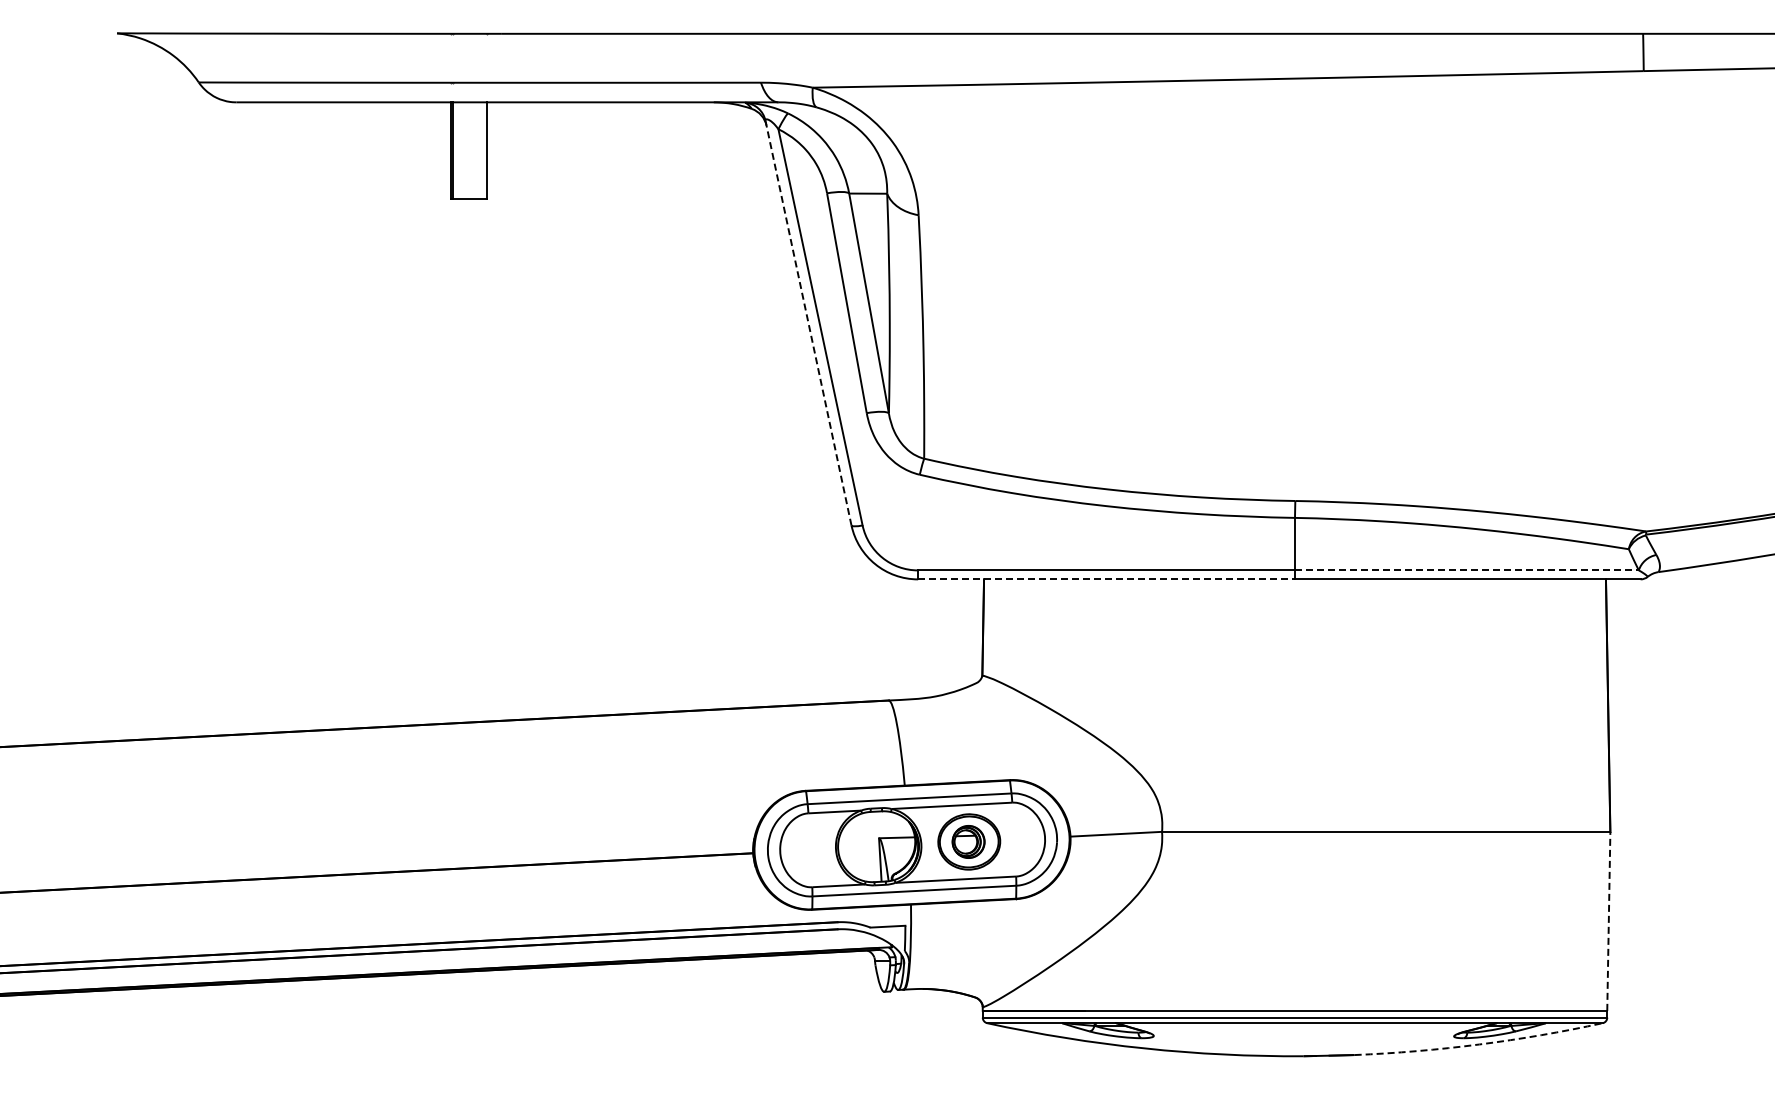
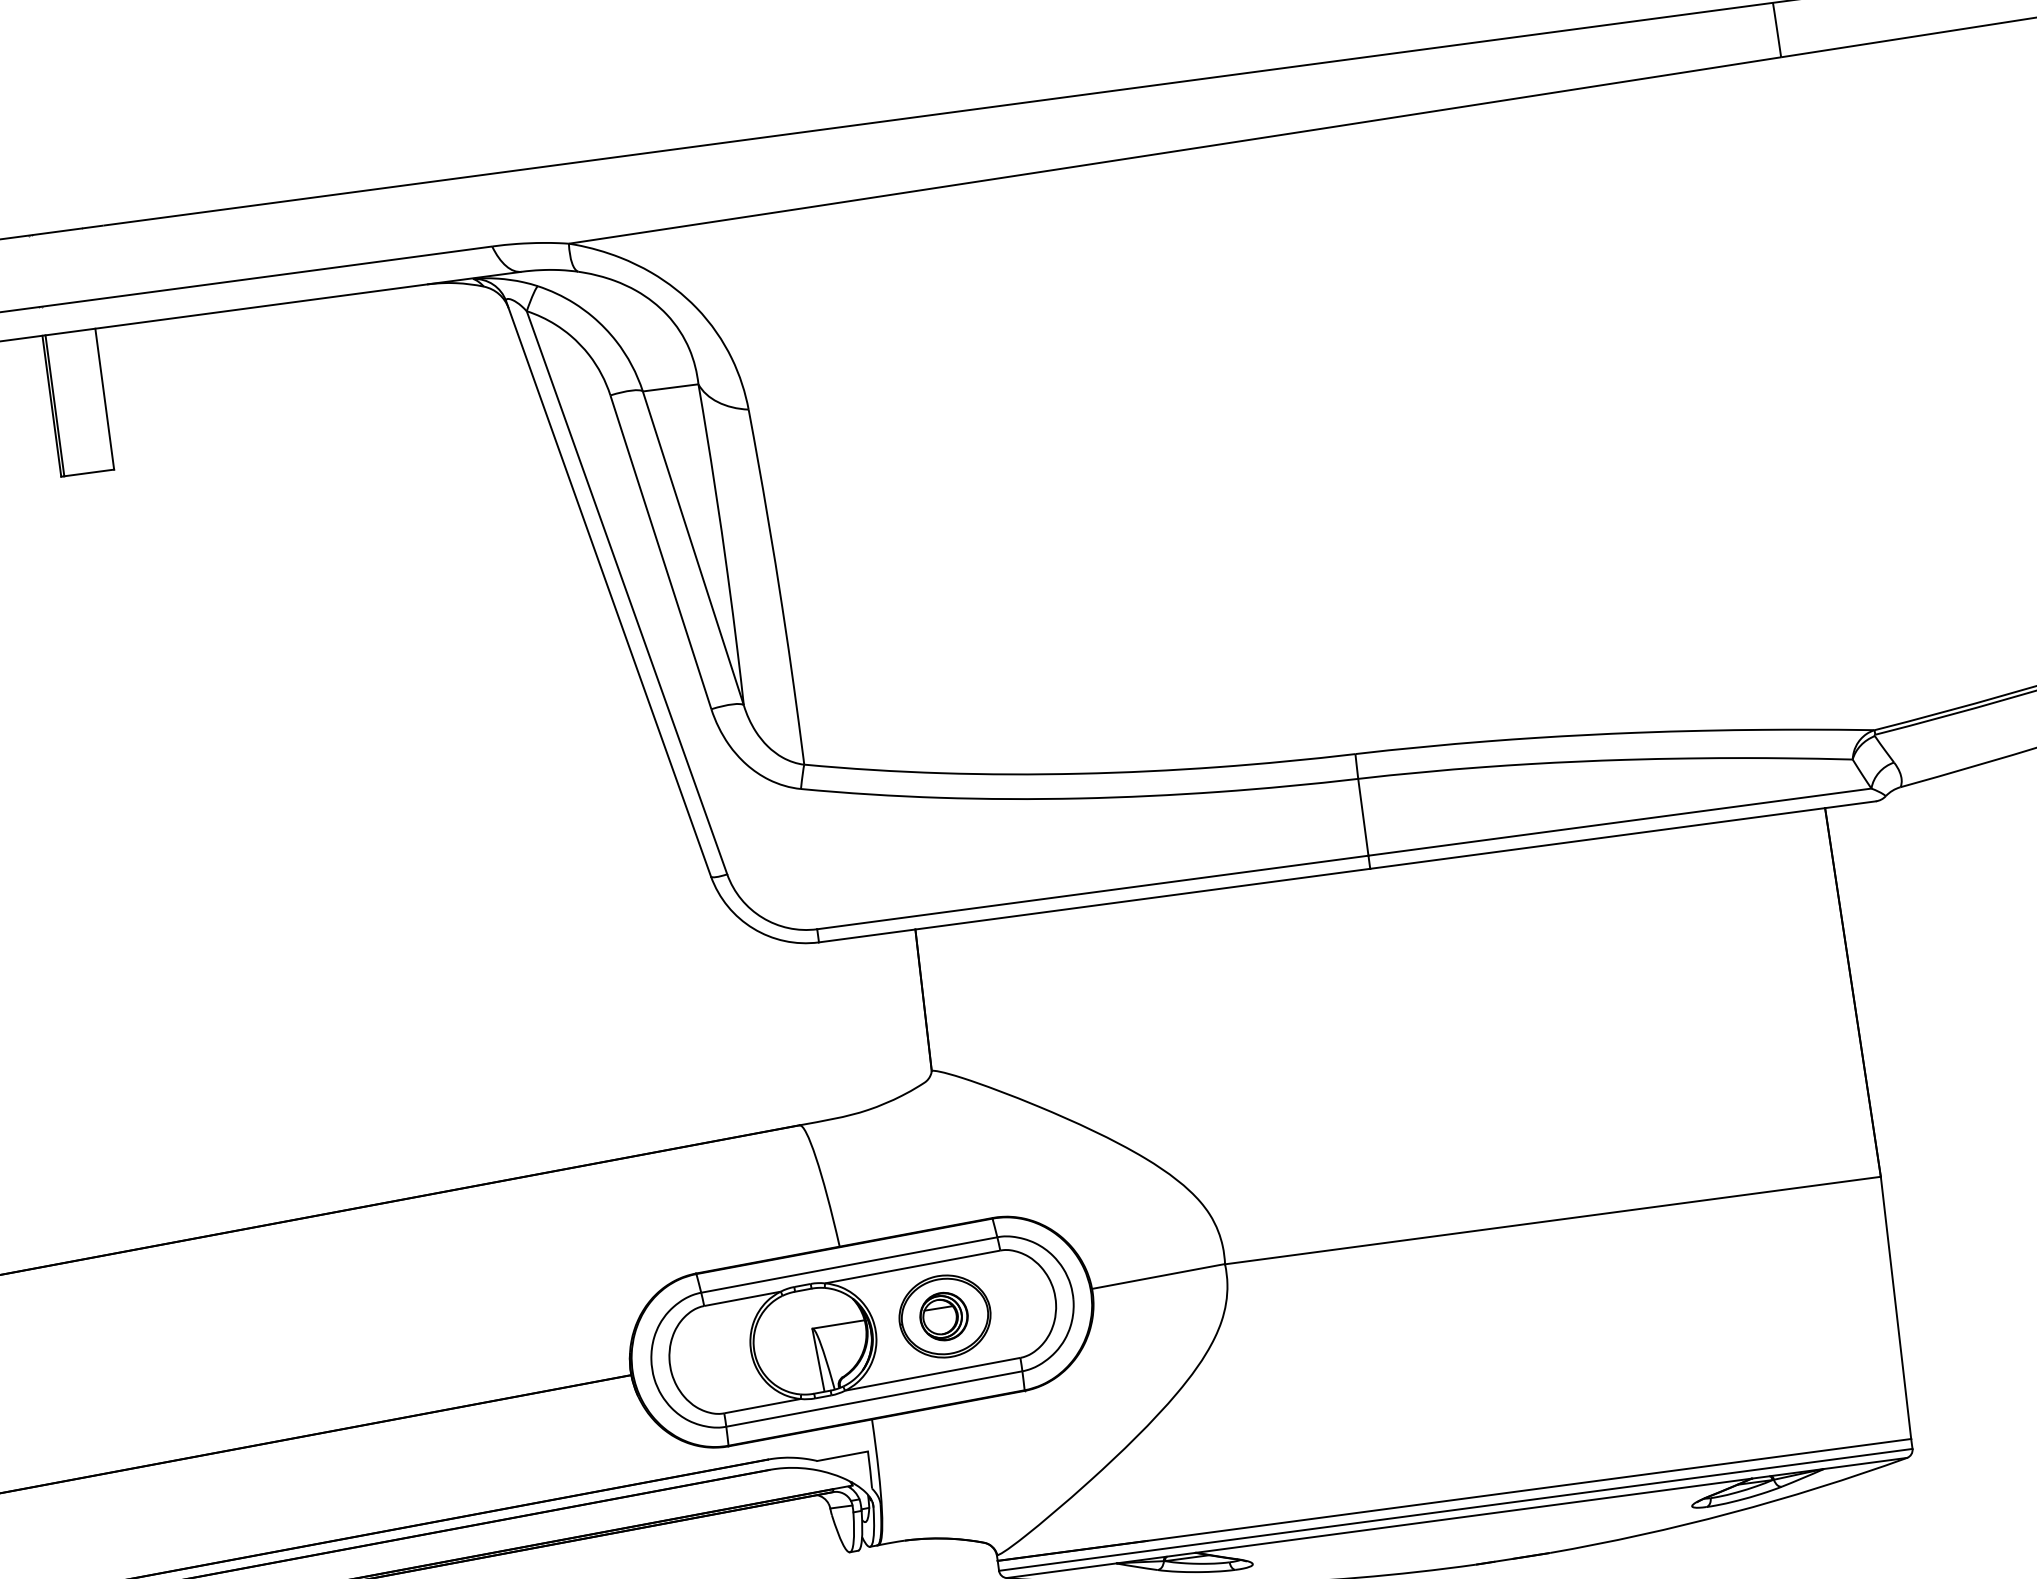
line: (808, 323) -> (608, 589), dashed -> solid
line: (1466, 570) -> (1619, 822), dashed -> solid
line: (1107, 579) -> (1095, 905), dashed -> solid
line: (1608, 920) -> (1895, 1306), dashed -> solid
arc: (1479, 1044) -> (1730, 1513), dashed -> solid

